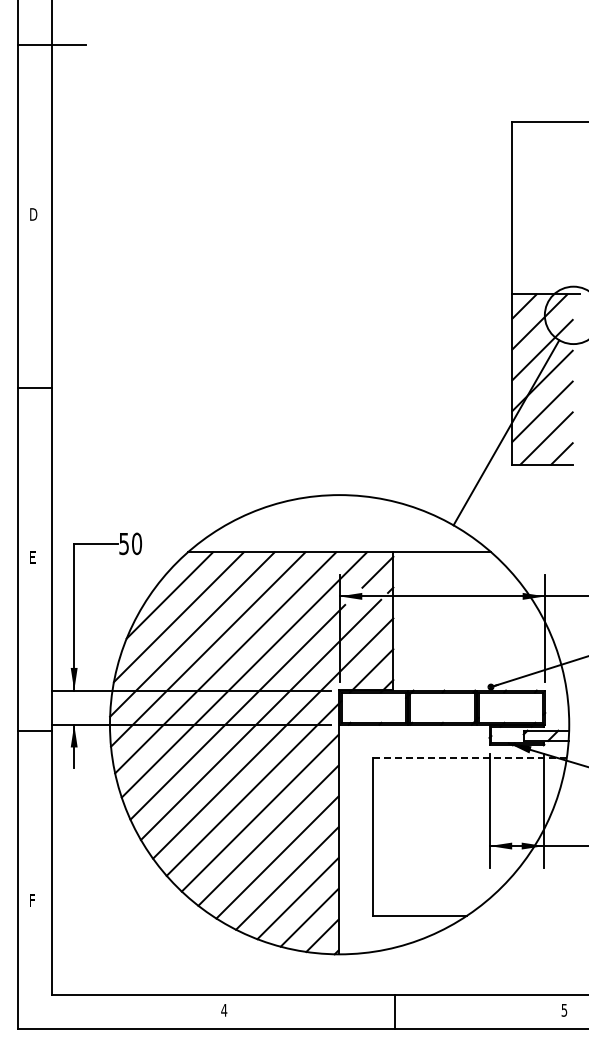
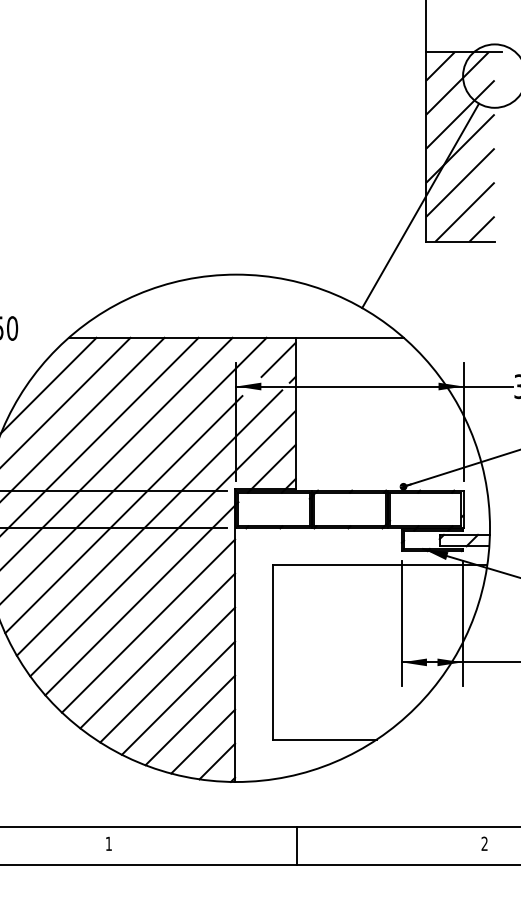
line: (469, 758) -> (379, 565), dashed -> solid
text: (564, 1009) -> (484, 842), 5 -> 2
text: (224, 1010) -> (109, 844), 4 -> 1

